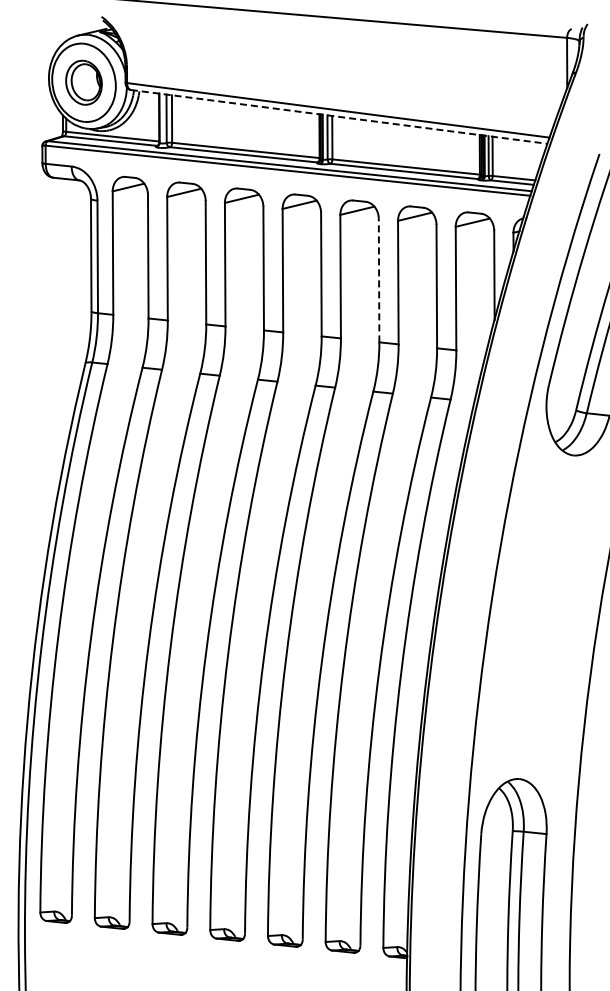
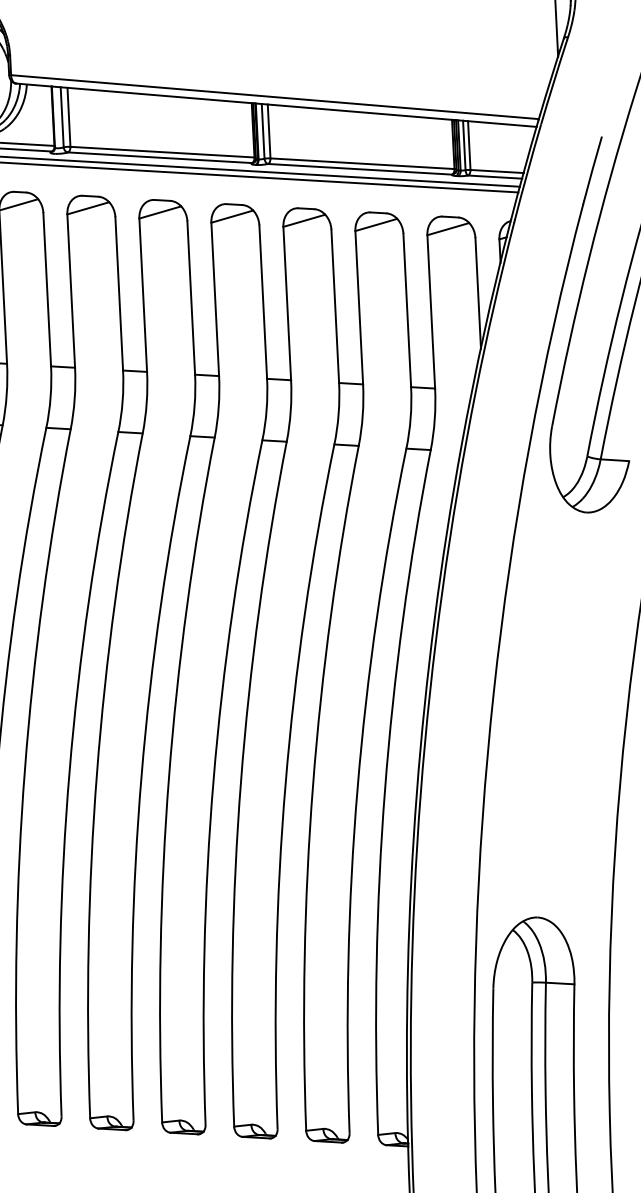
line: (339, 116) -> (276, 104), dashed -> solid
line: (379, 280) -> (335, 306), dashed -> solid

